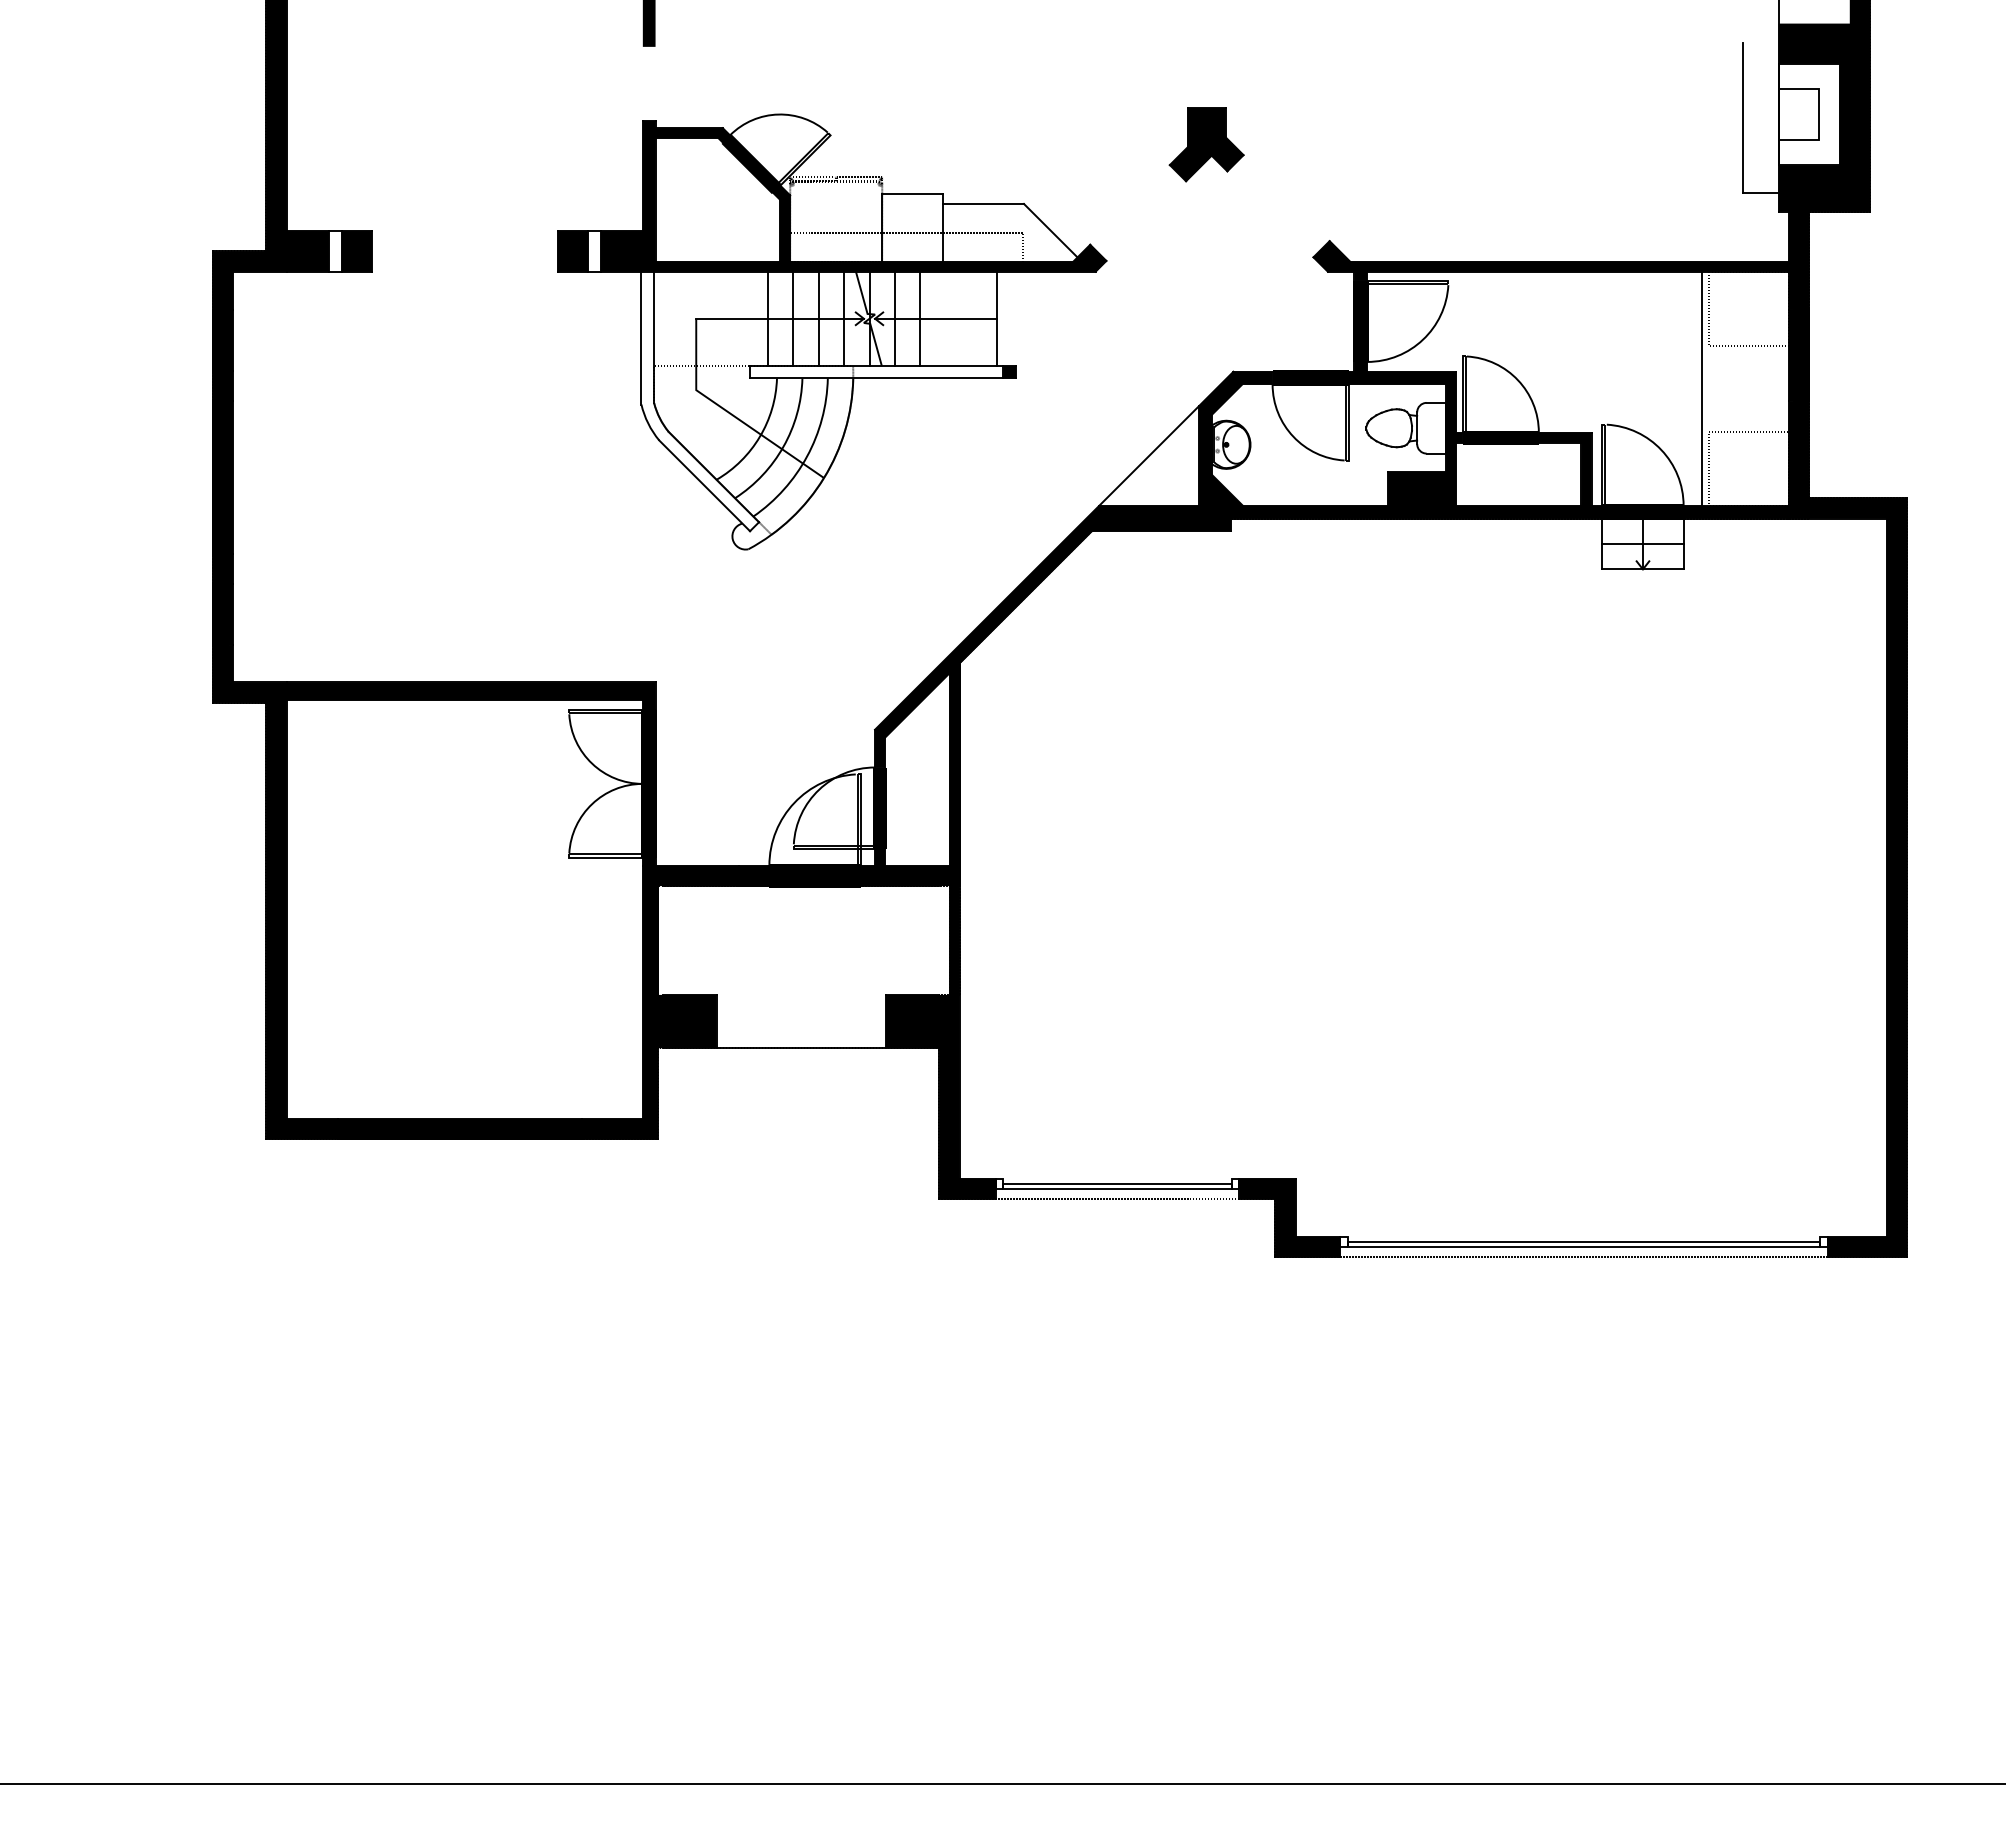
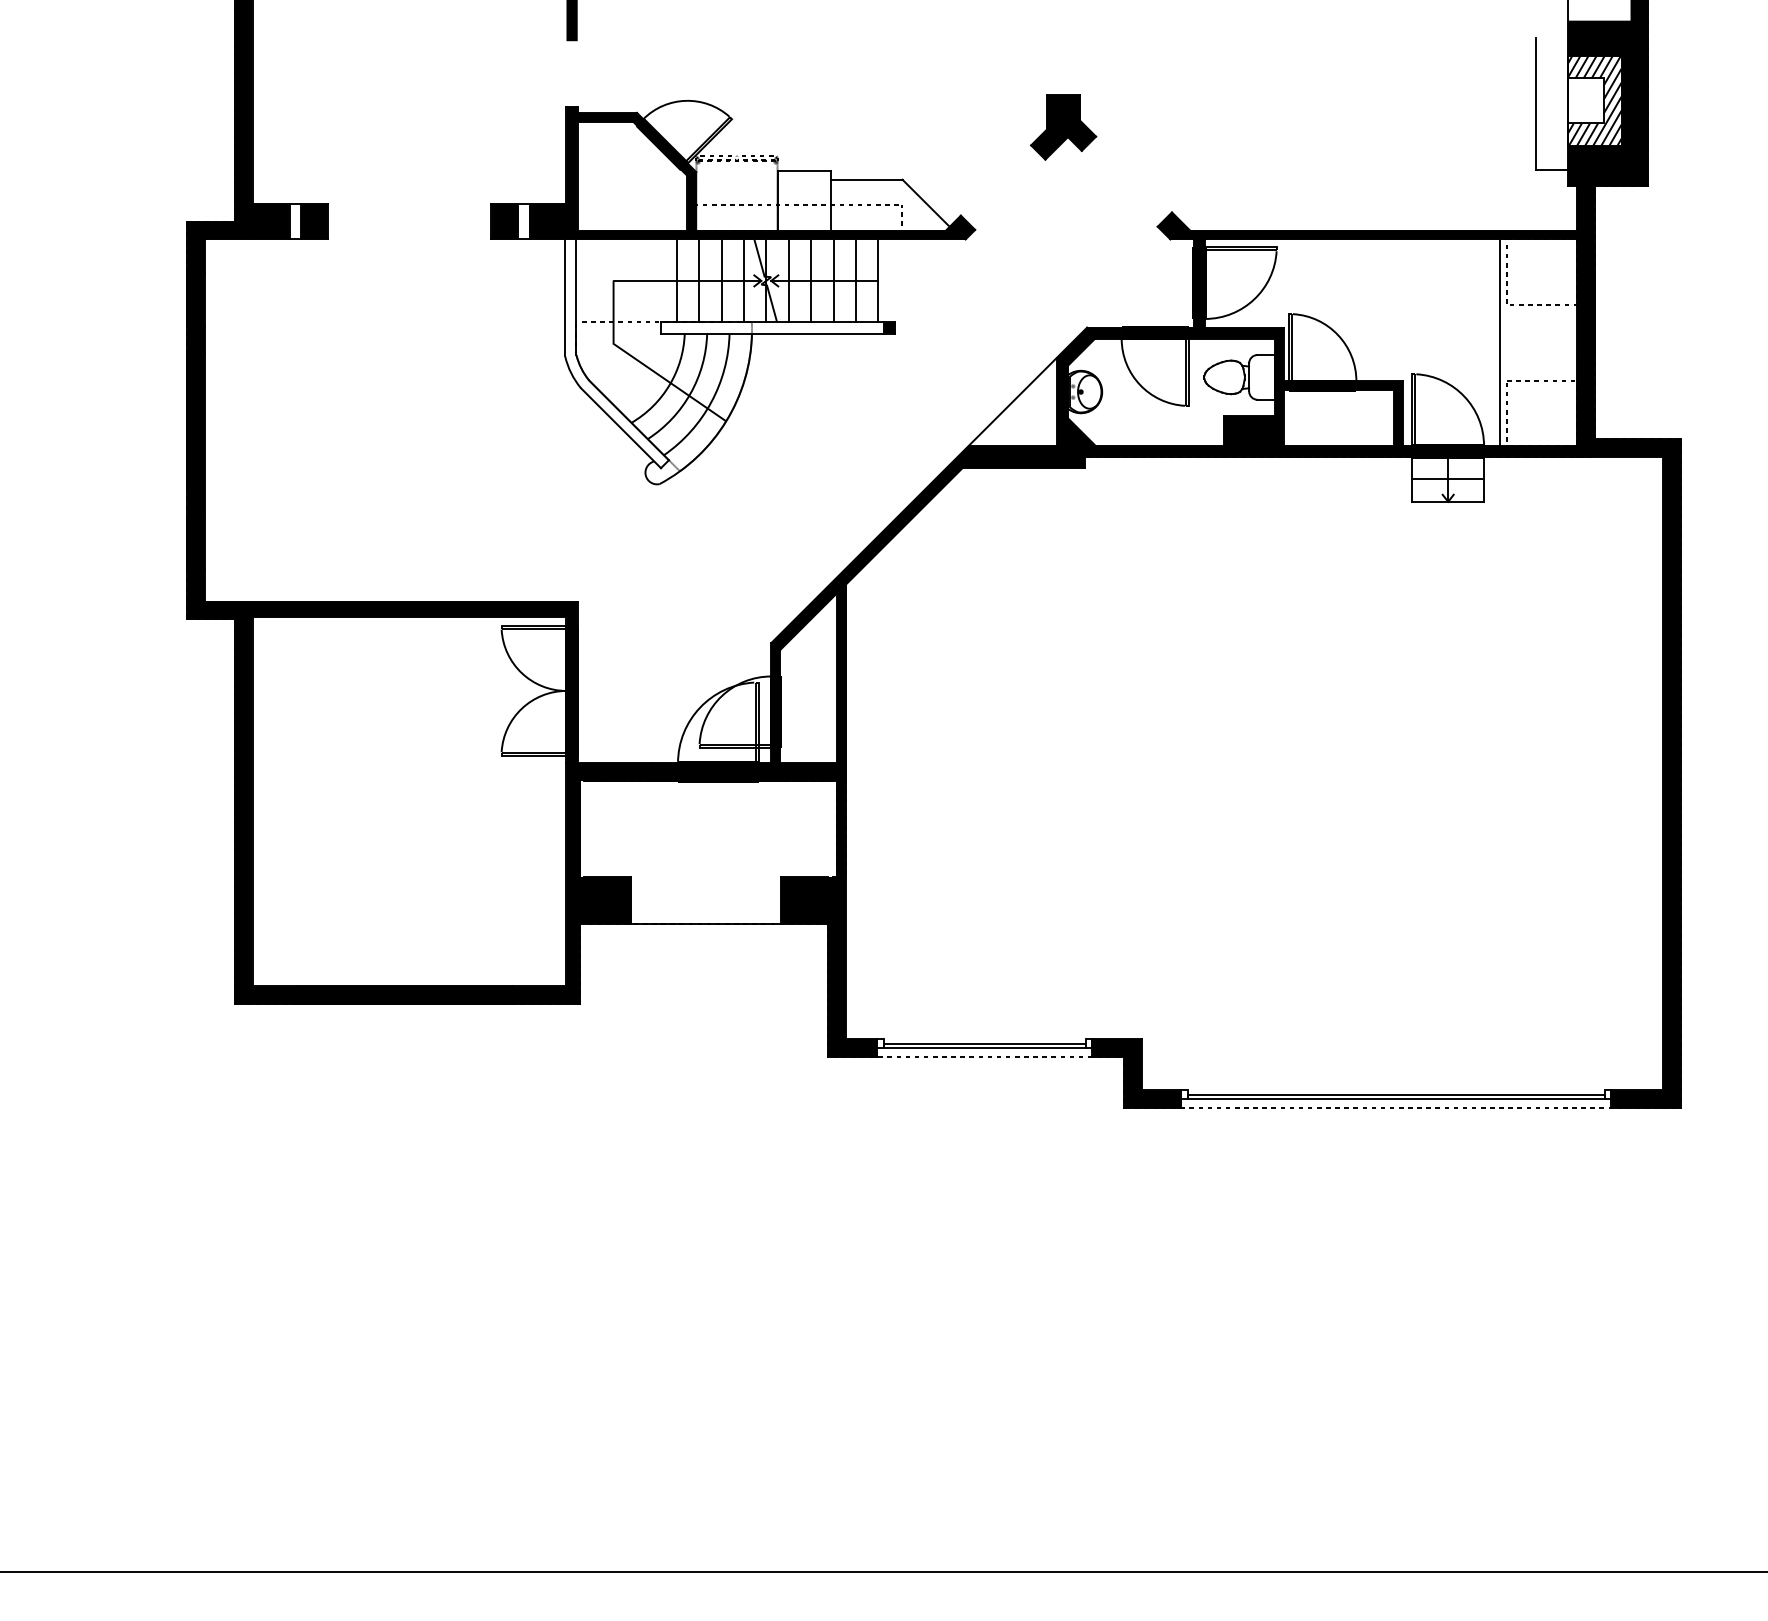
hatch: (1808, 114) -> (1594, 100), added
line: (945, 318) -> (833, 280), added
line: (971, 318) -> (856, 280), added

